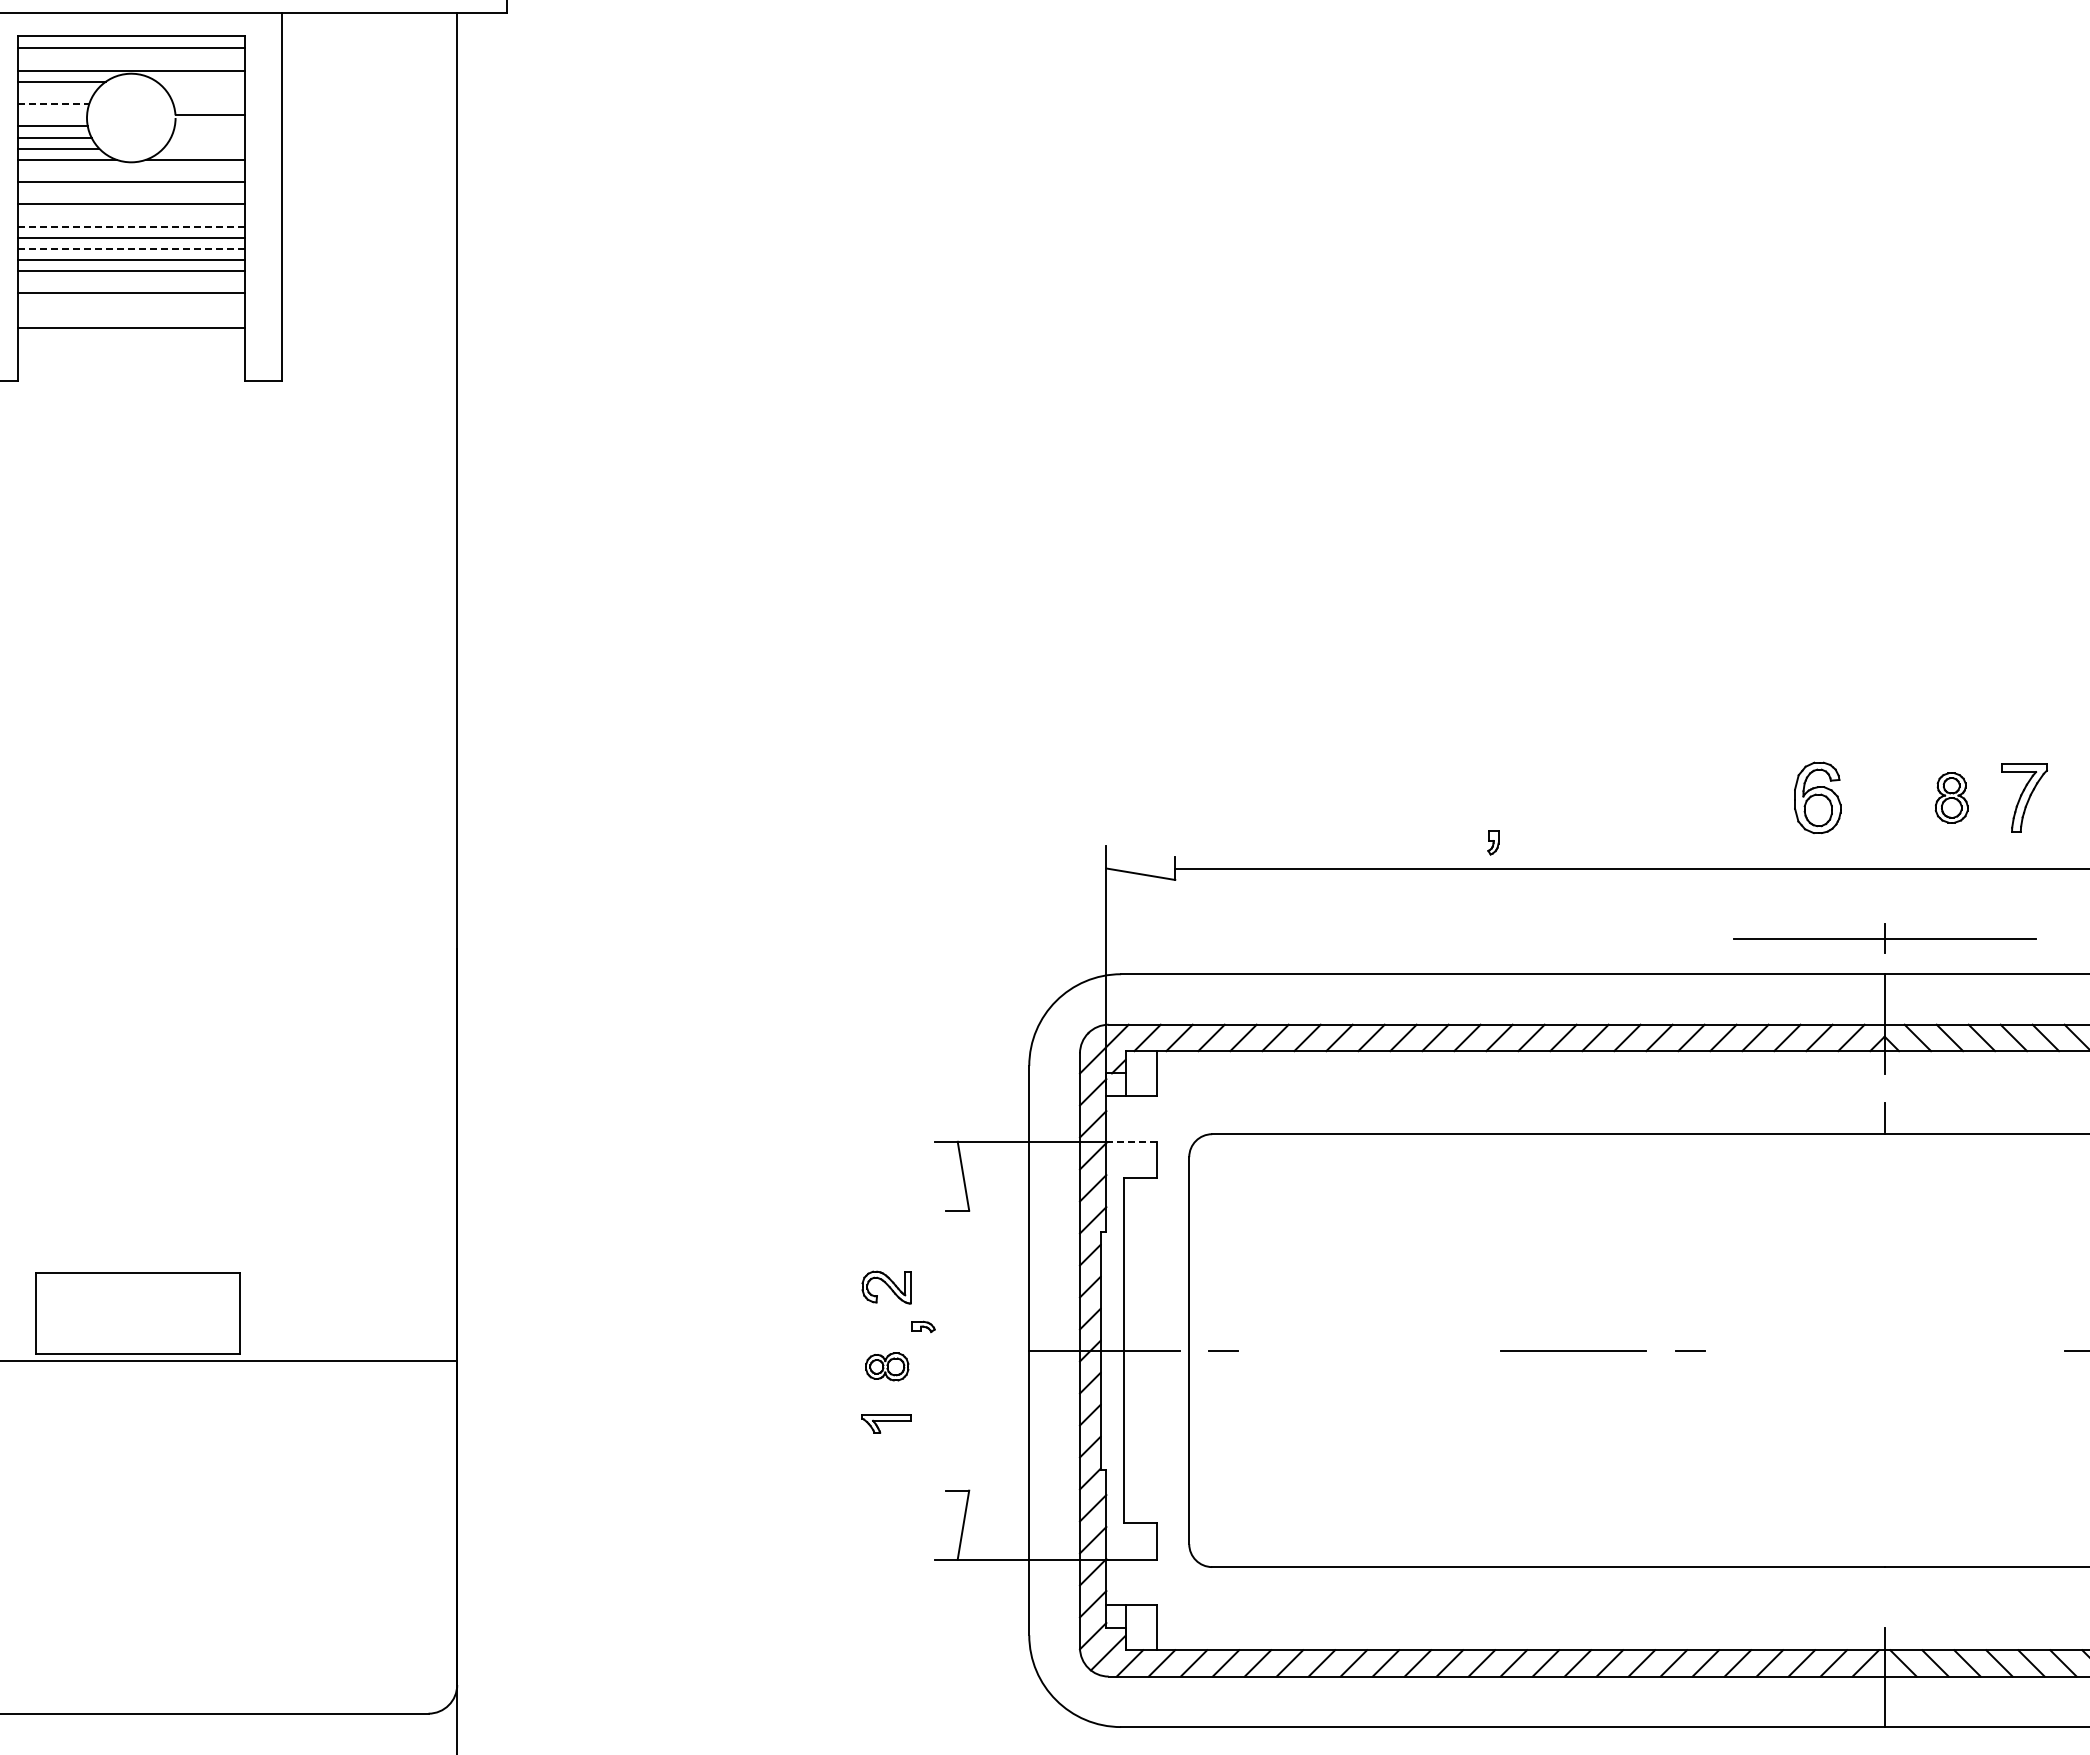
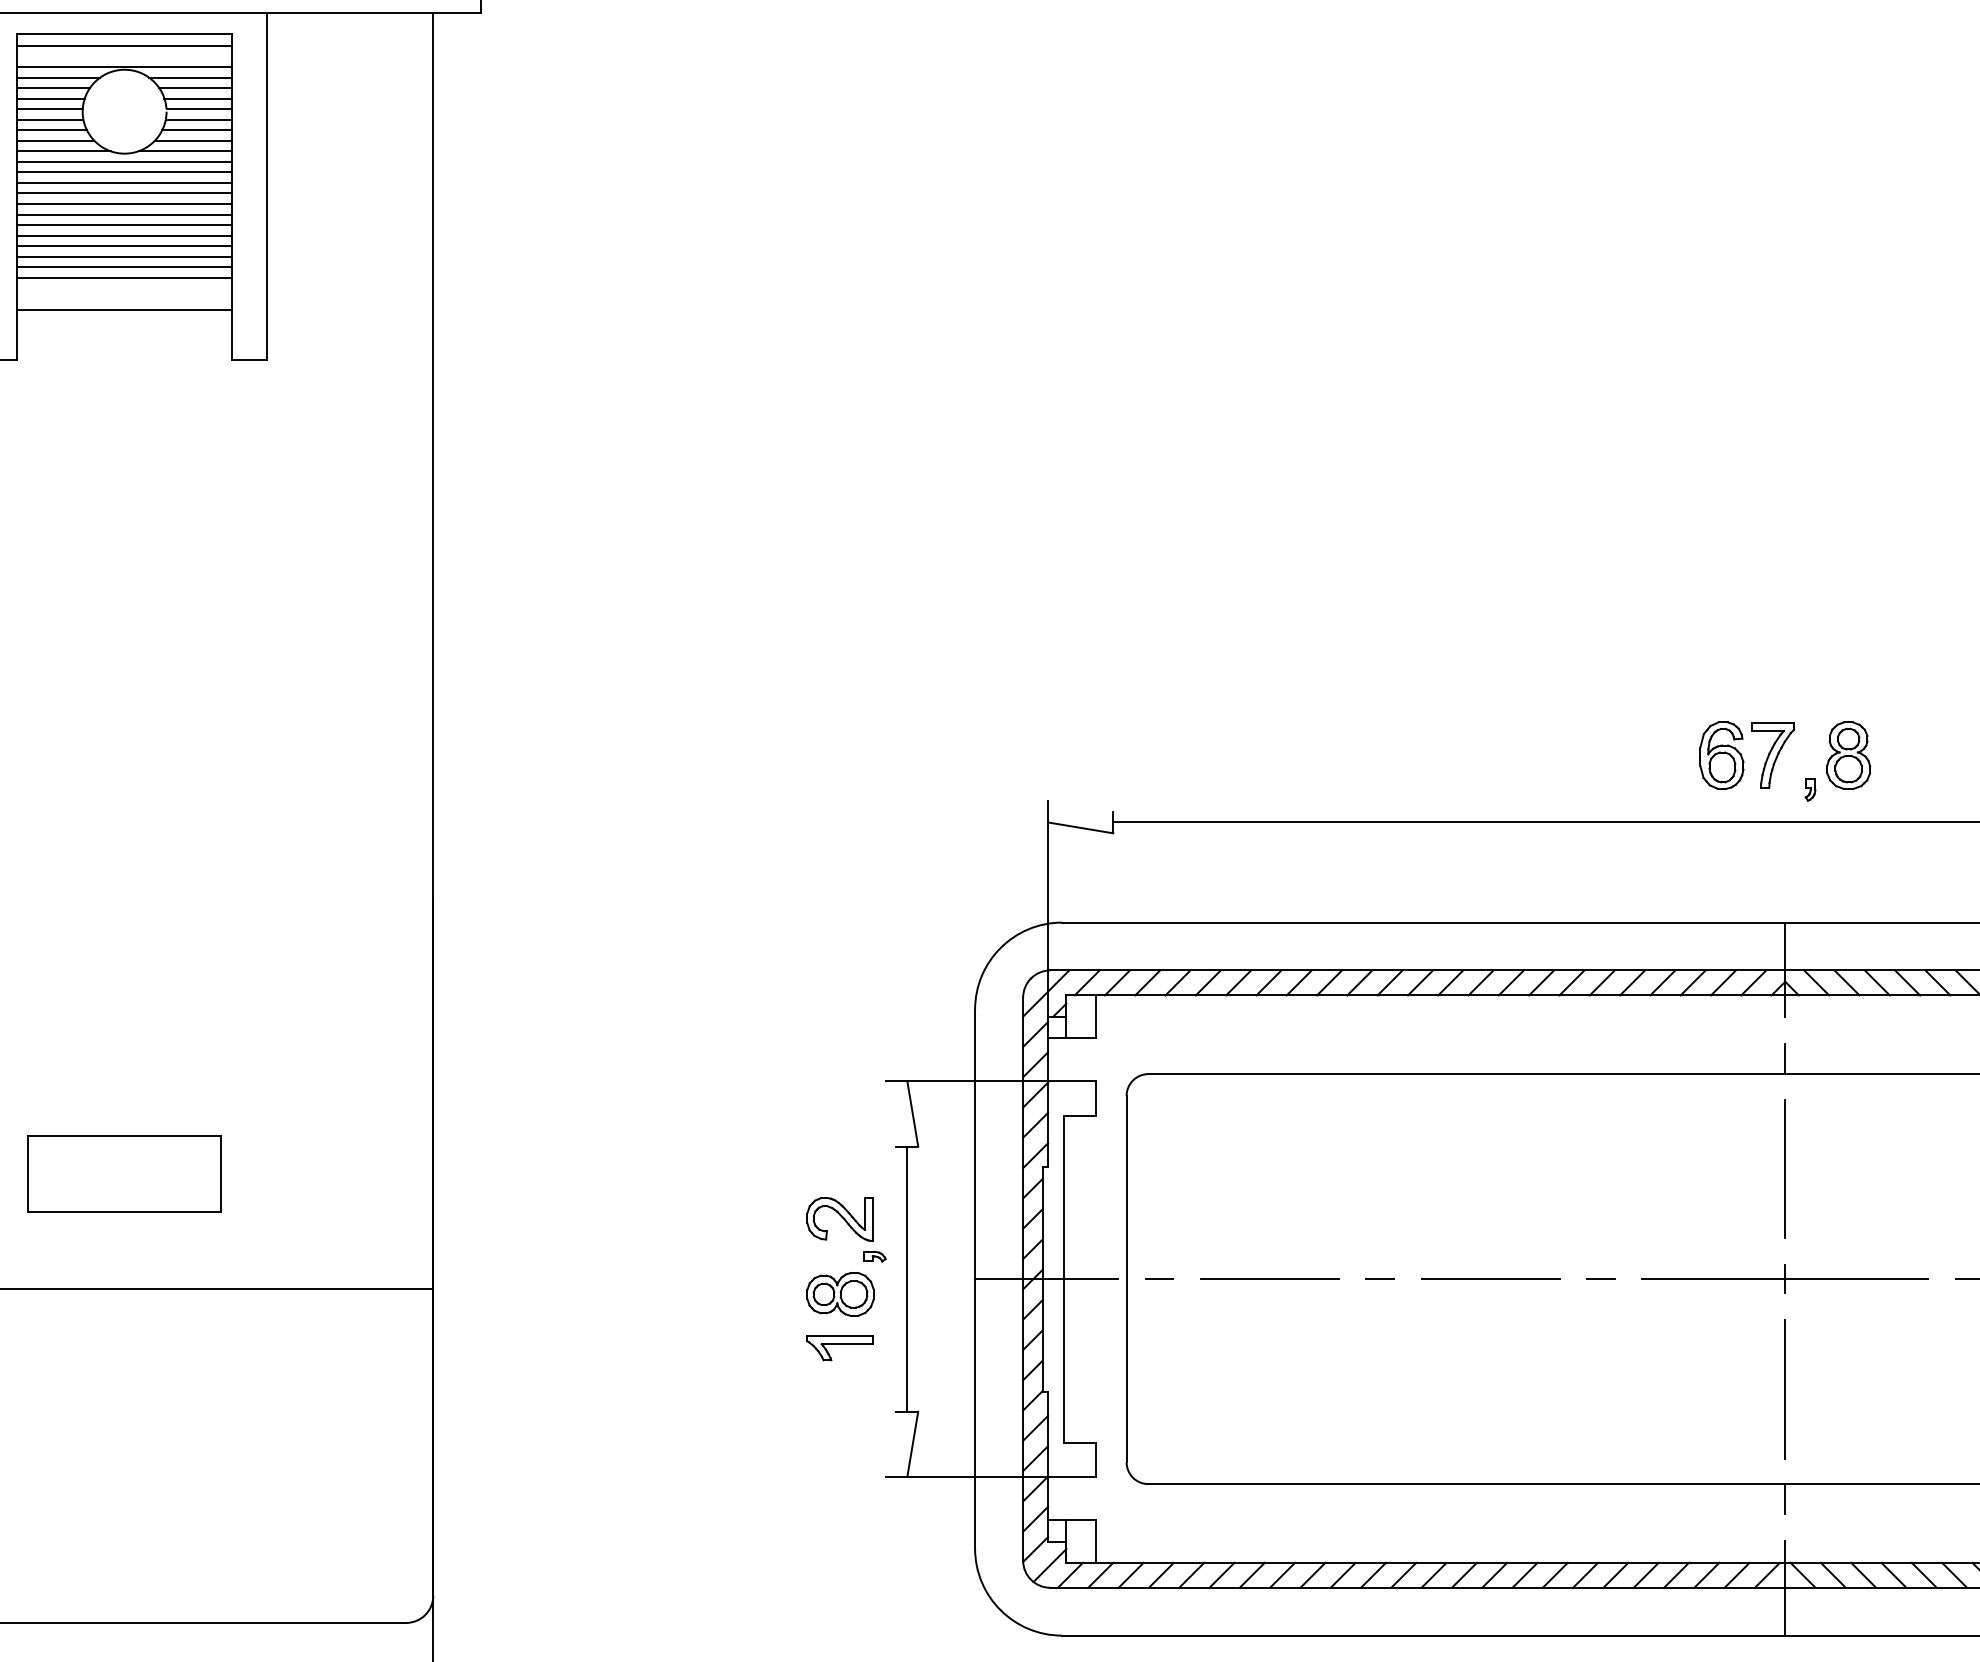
line: (200, 81) -> (190, 77), added
line: (55, 93) -> (52, 88), added
line: (205, 93) -> (194, 88), added
line: (53, 104) -> (50, 98), dashed -> solid
line: (208, 104) -> (197, 98), added
line: (52, 115) -> (50, 109), added
line: (209, 126) -> (198, 119), added
line: (207, 137) -> (196, 130), added
line: (203, 148) -> (193, 140), added
line: (130, 170) -> (123, 161), added
line: (130, 193) -> (123, 183), added
line: (130, 215) -> (123, 204), added
line: (131, 226) -> (124, 214), dashed -> solid
line: (131, 248) -> (124, 235), dashed -> solid
line: (130, 282) -> (123, 267), added
part: (1951, 797) -> (1848, 755), size x1.43
part: (2024, 797) -> (1772, 755), moved
part: (1493, 842) -> (1810, 789), moved
part: (1884, 938) -> (1785, 1278), moved
line: (1131, 1141) -> (1071, 1081), dashed -> solid
line: (1884, 1233) -> (1785, 1168), added
part: (886, 1287) -> (839, 1219), size x1.43
part: (137, 1313) -> (123, 1173), moved
line: (957, 1350) -> (907, 1278), added
line: (1340, 1350) -> (1269, 1278), added
line: (1456, 1350) -> (1379, 1278), added
part: (887, 1366) -> (840, 1294), size x1.67
part: (886, 1423) -> (839, 1348), size x1.43
line: (1884, 1467) -> (1785, 1389), added
line: (1884, 1583) -> (1785, 1499), added

